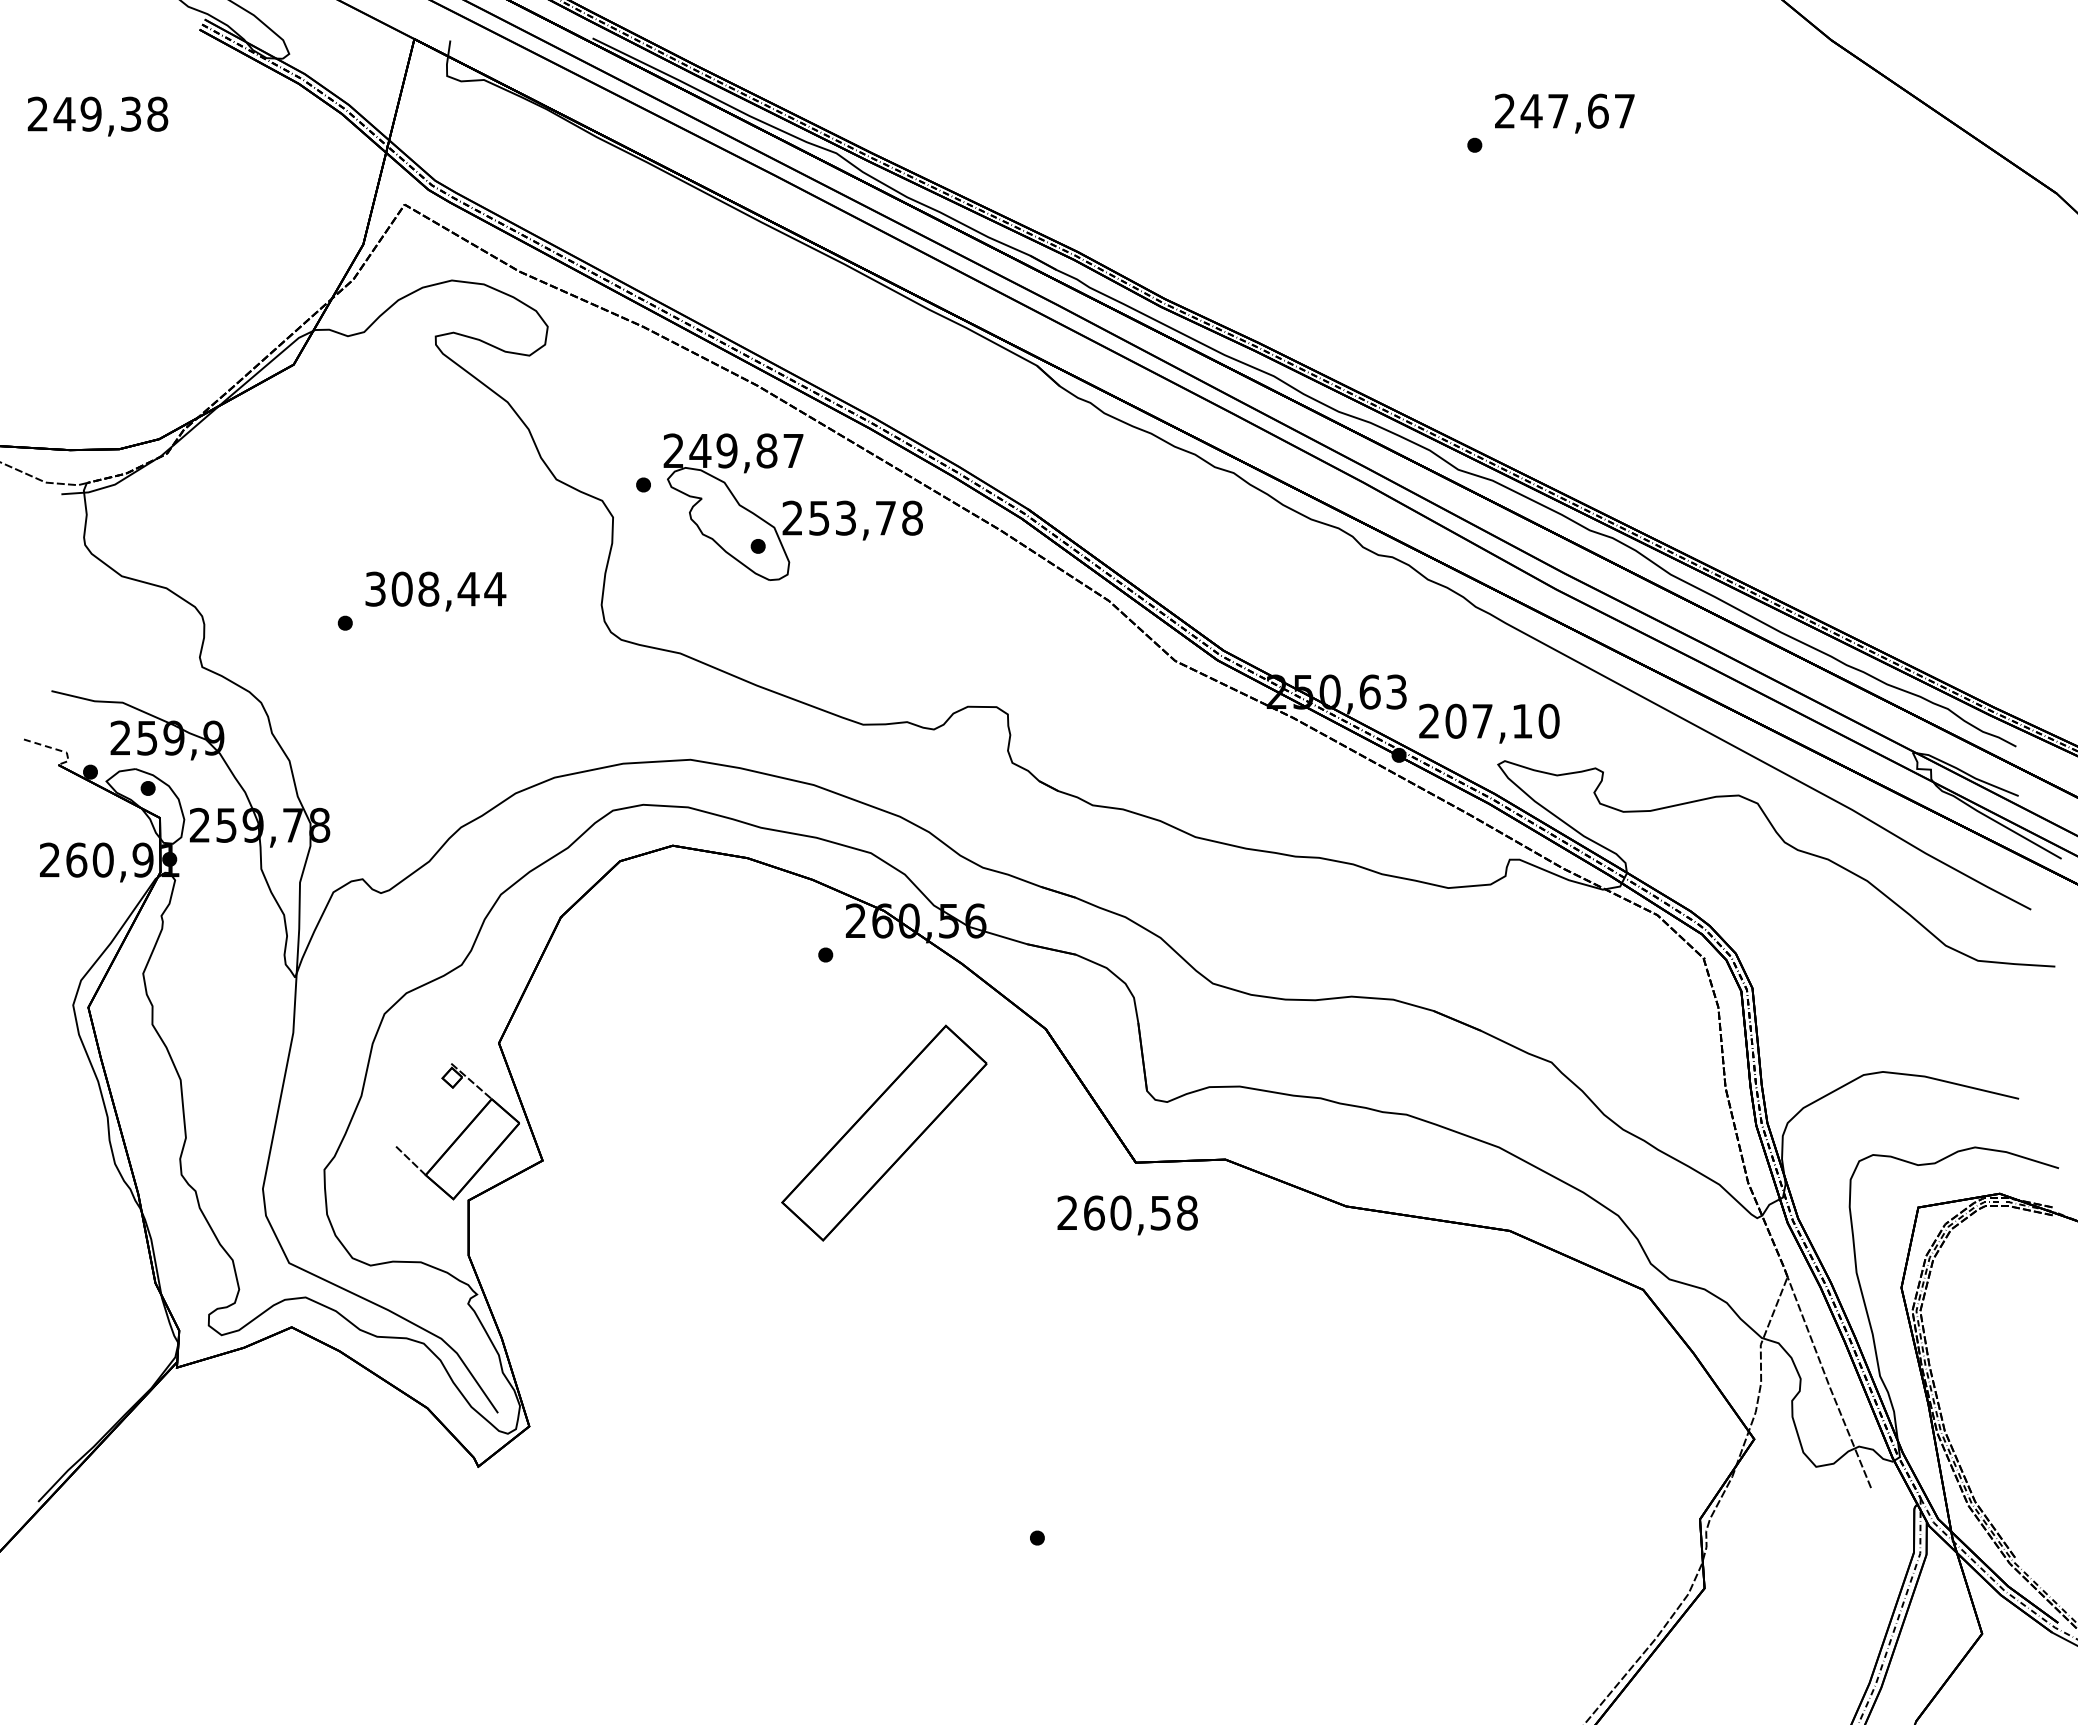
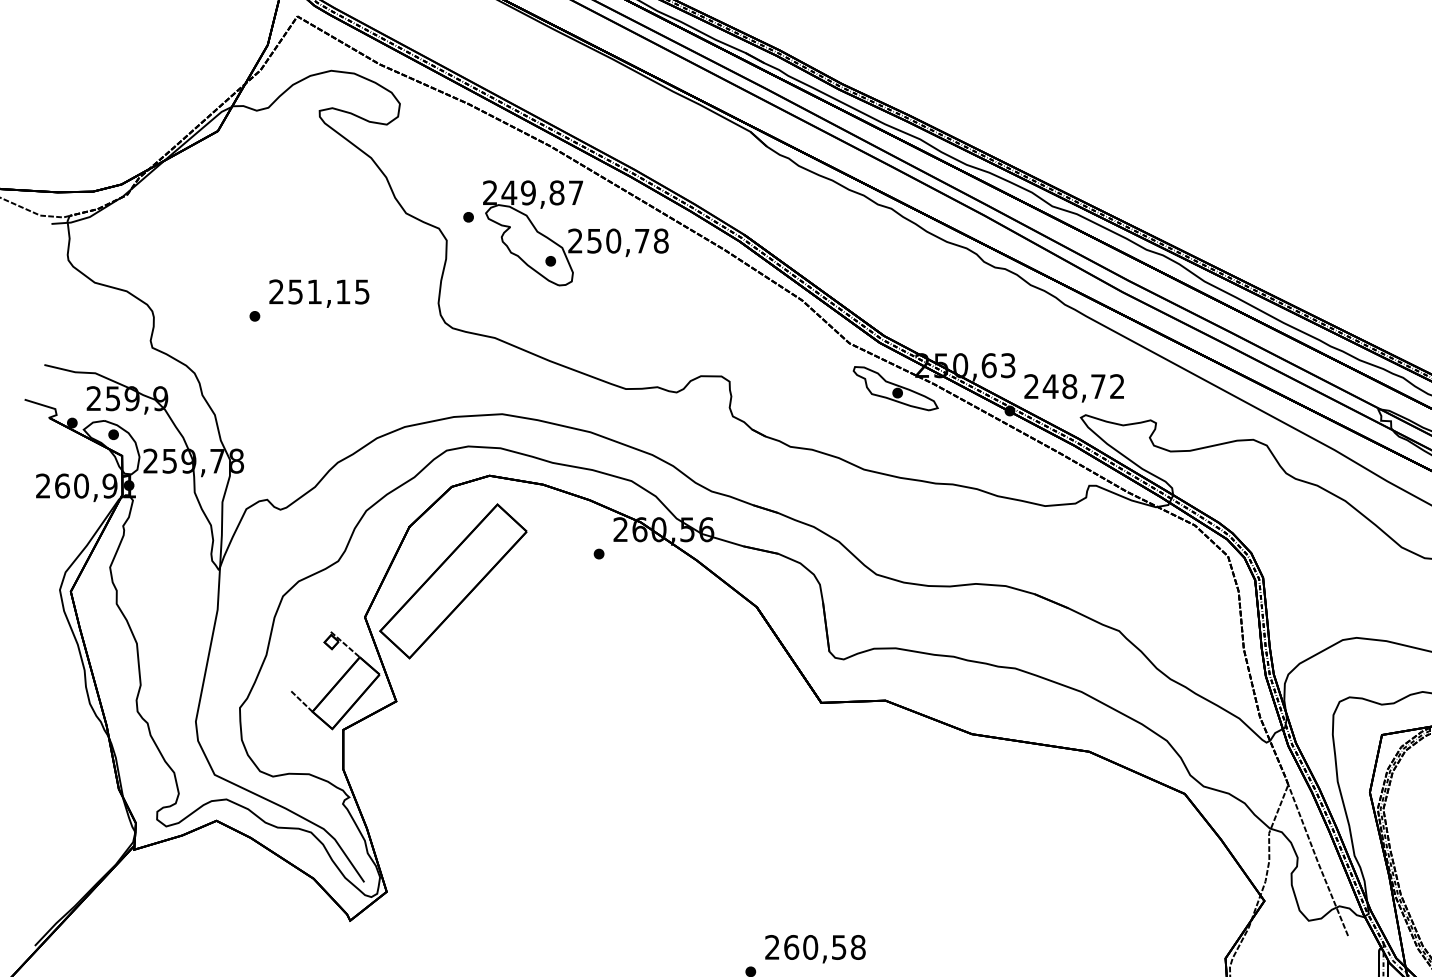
text: (845, 517) -> (613, 240), 253,78 -> 250,78
text: (435, 588) -> (319, 291), 308,44 -> 251,15
text: (1501, 720) -> (1083, 386), 207,10 -> 248,72
part: (1239, 724) -> (895, 388), added
line: (57, 749) -> (48, 406), dashed -> solid
part: (884, 1132) -> (453, 580), moved
text: (1127, 1215) -> (815, 949), moved

